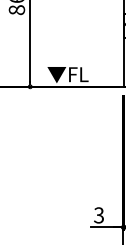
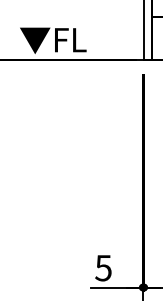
text: (98, 214) -> (102, 266), 3 -> 5

